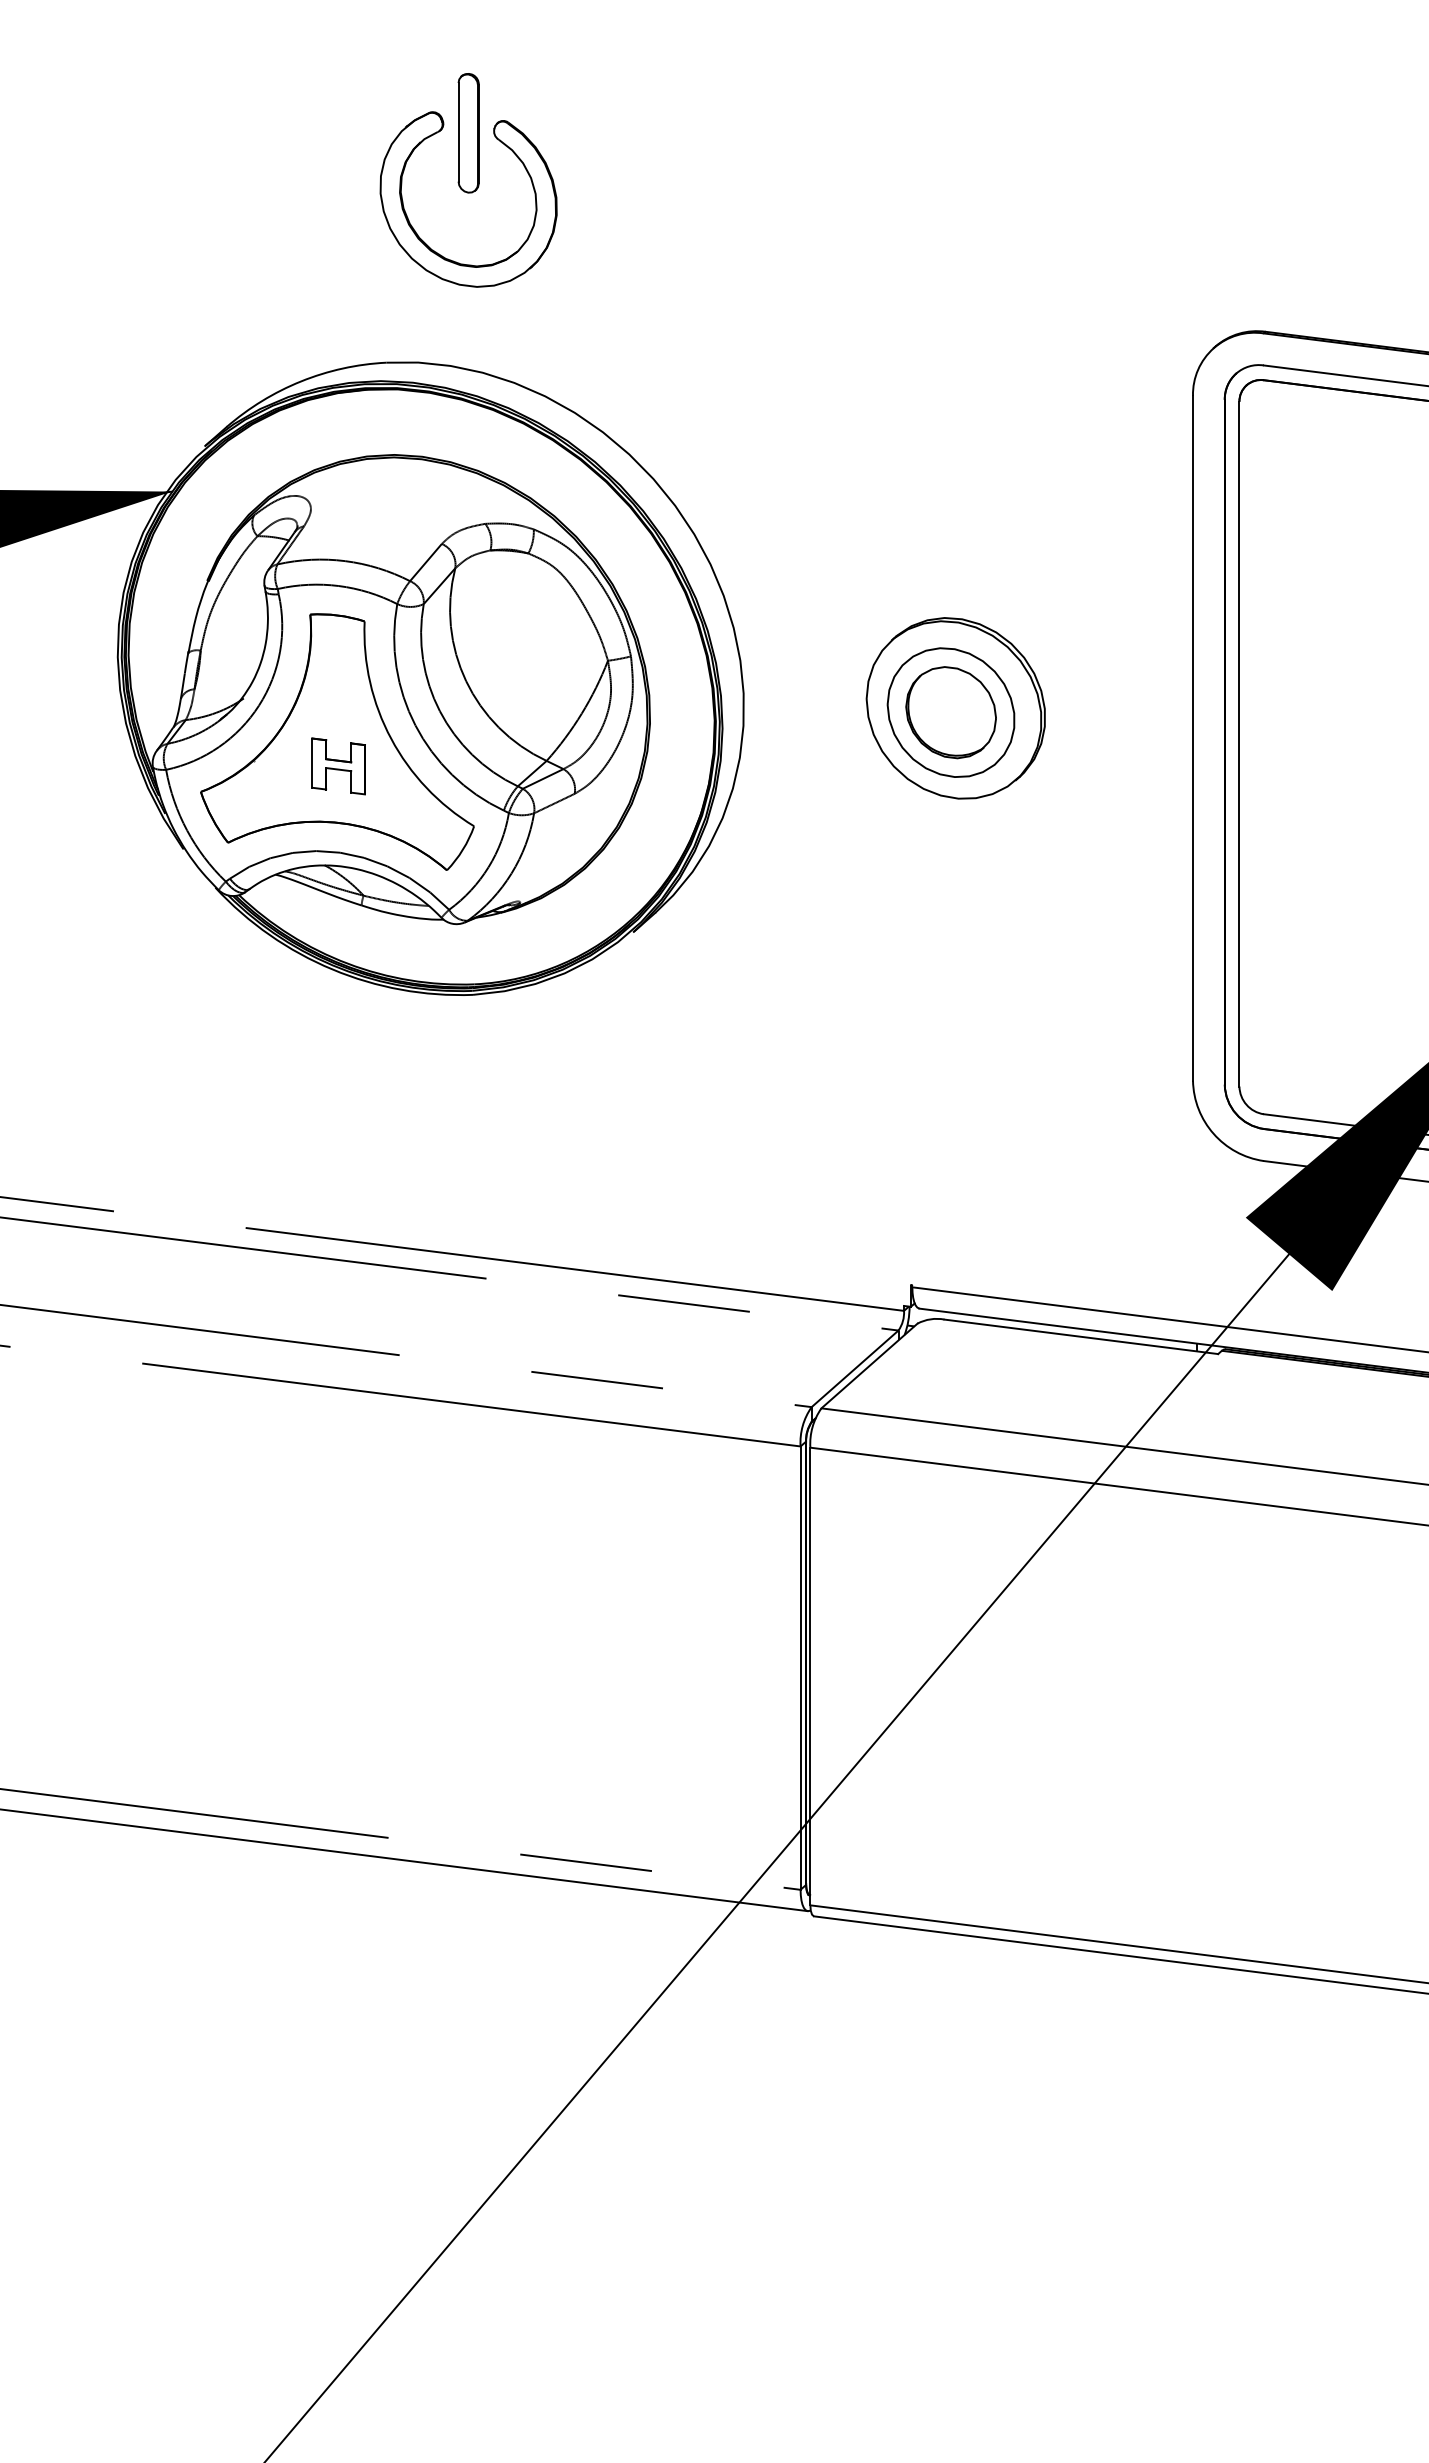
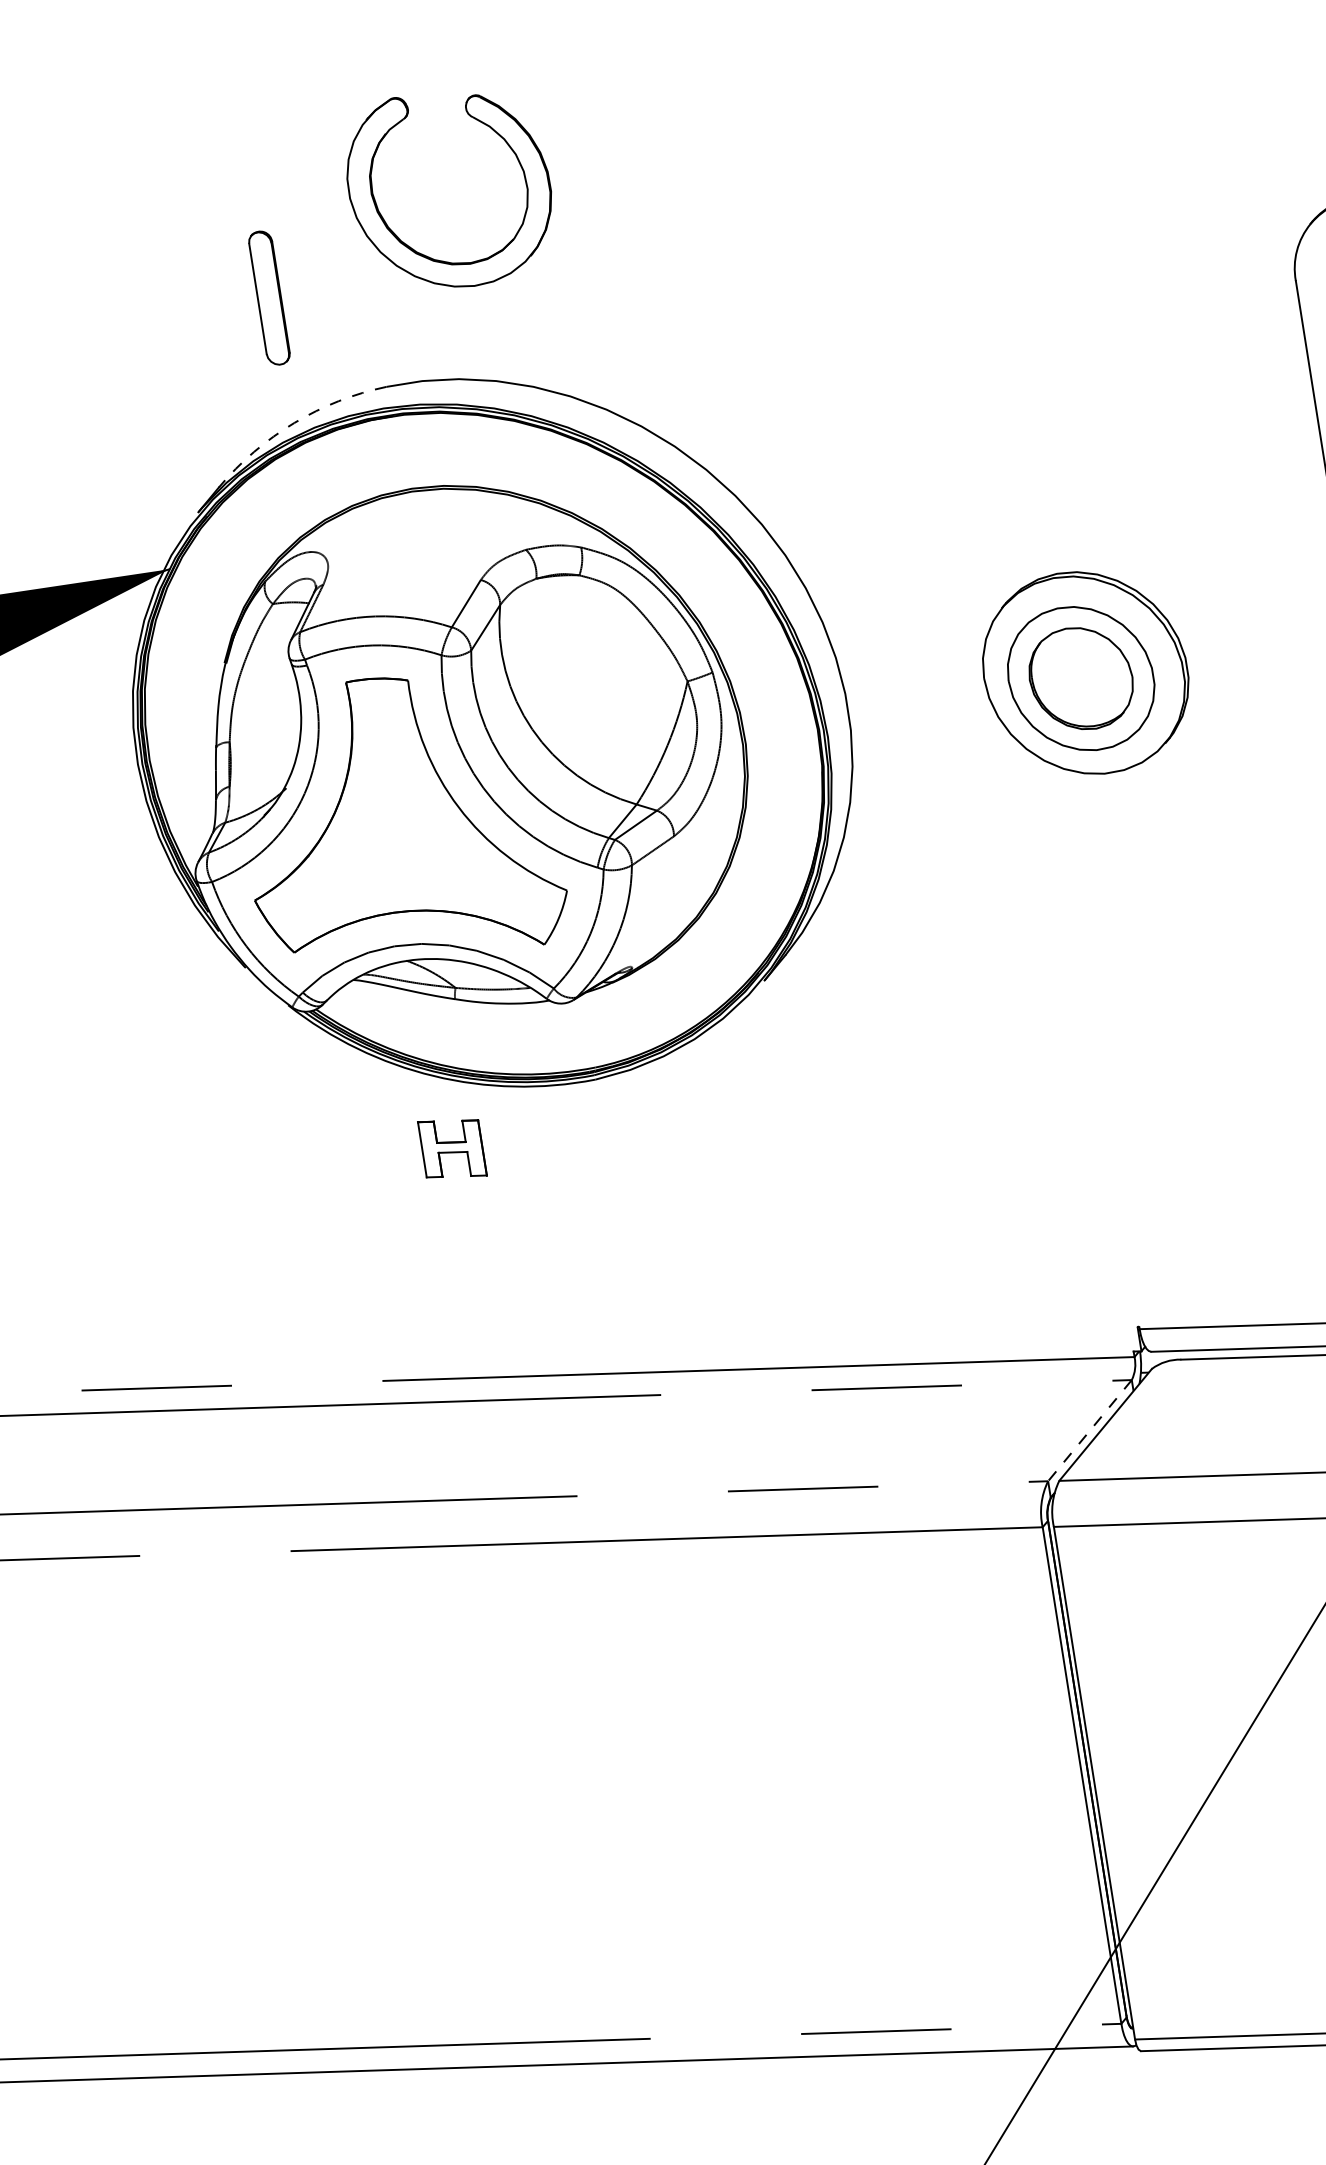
part: (468, 133) -> (269, 298), moved
arc: (301, 381) -> (294, 423), solid -> dashed
part: (338, 766) -> (452, 1148), moved
line: (855, 1368) -> (1090, 1430), solid -> dashed

